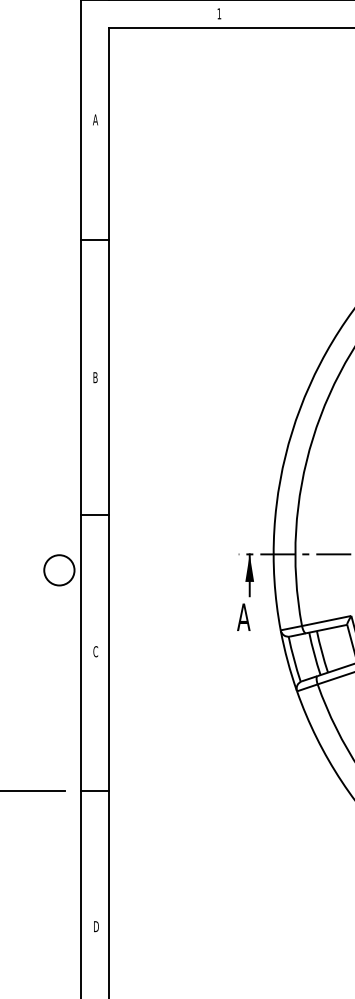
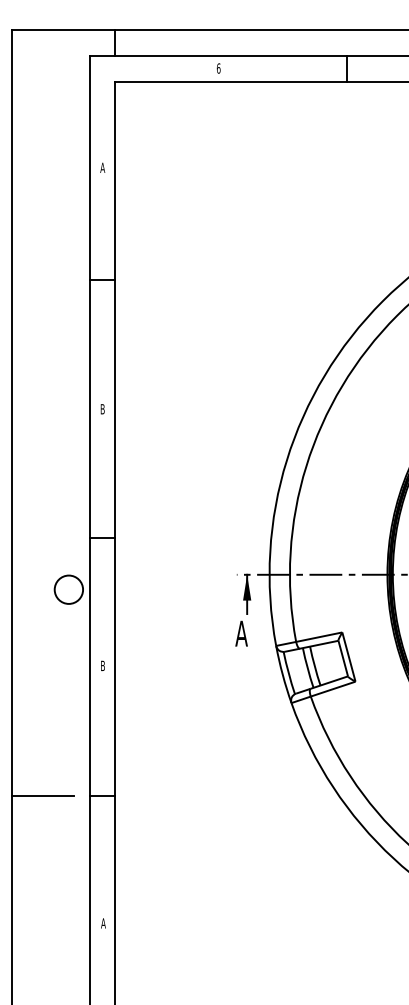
text: (219, 13) -> (218, 68), 1 -> 6
text: (95, 651) -> (102, 665), C -> B
text: (96, 926) -> (103, 923), D -> A

